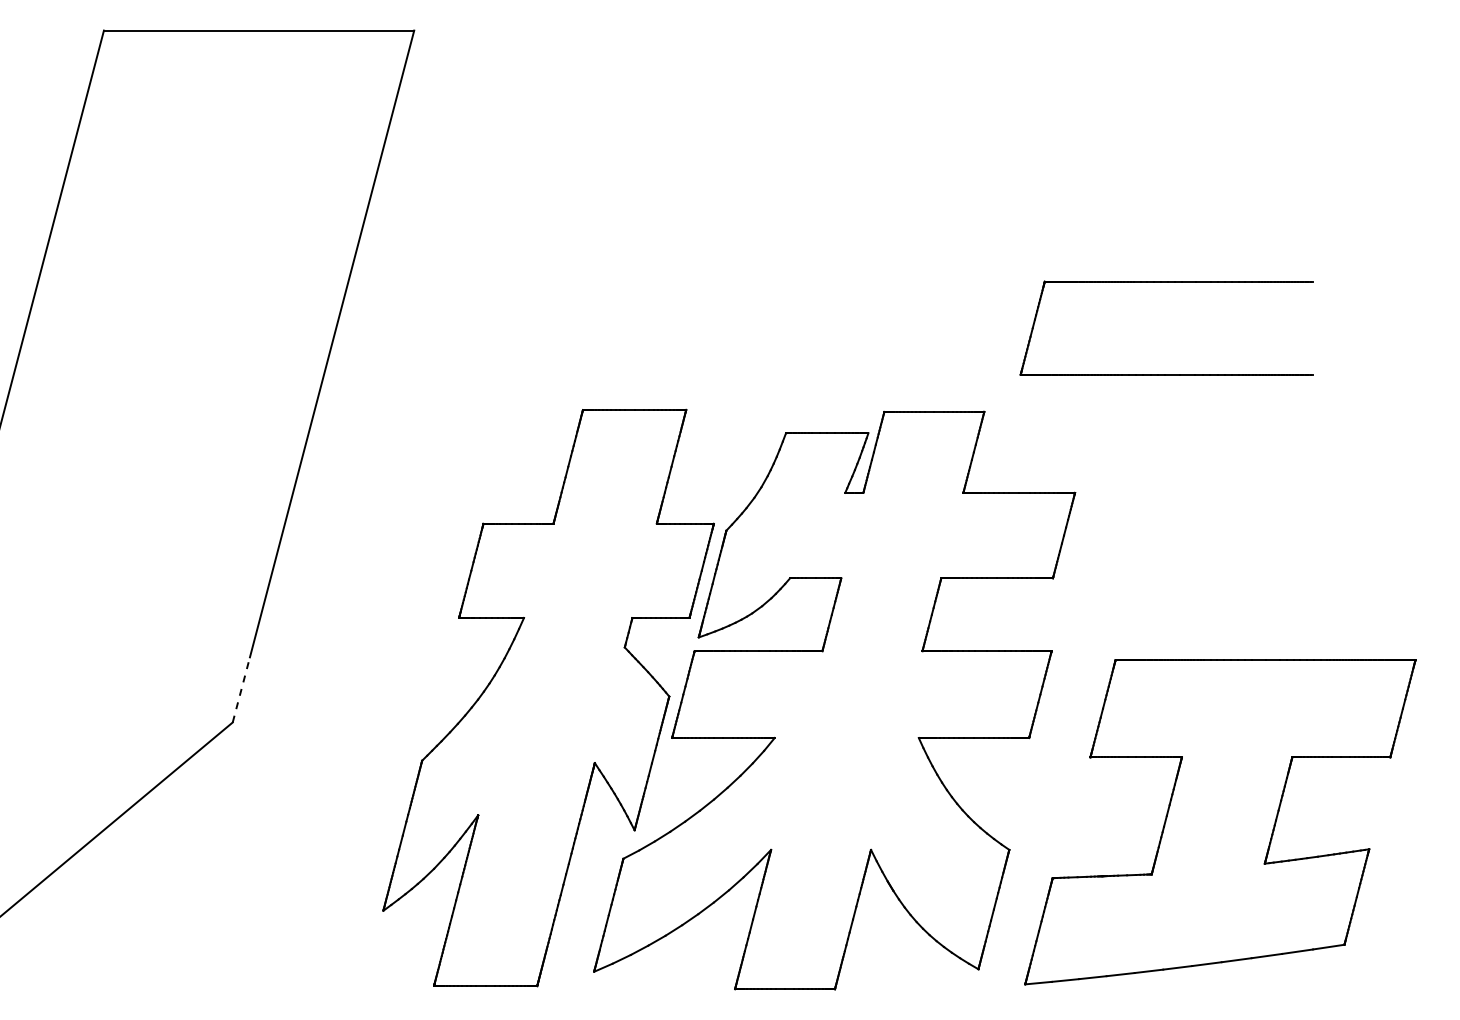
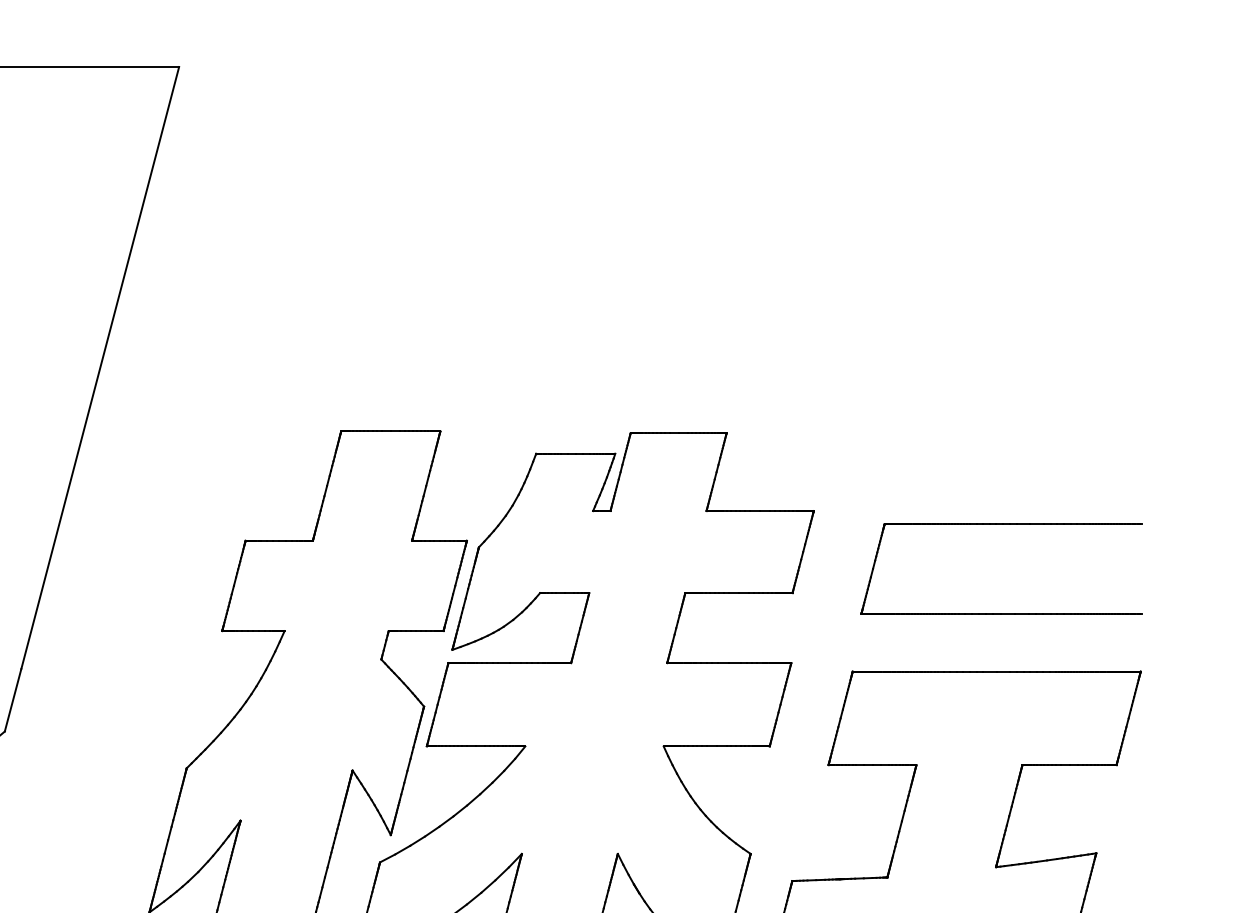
part: (1166, 282) -> (1001, 525), moved
line: (241, 689) -> (13, 699), dashed -> solid

